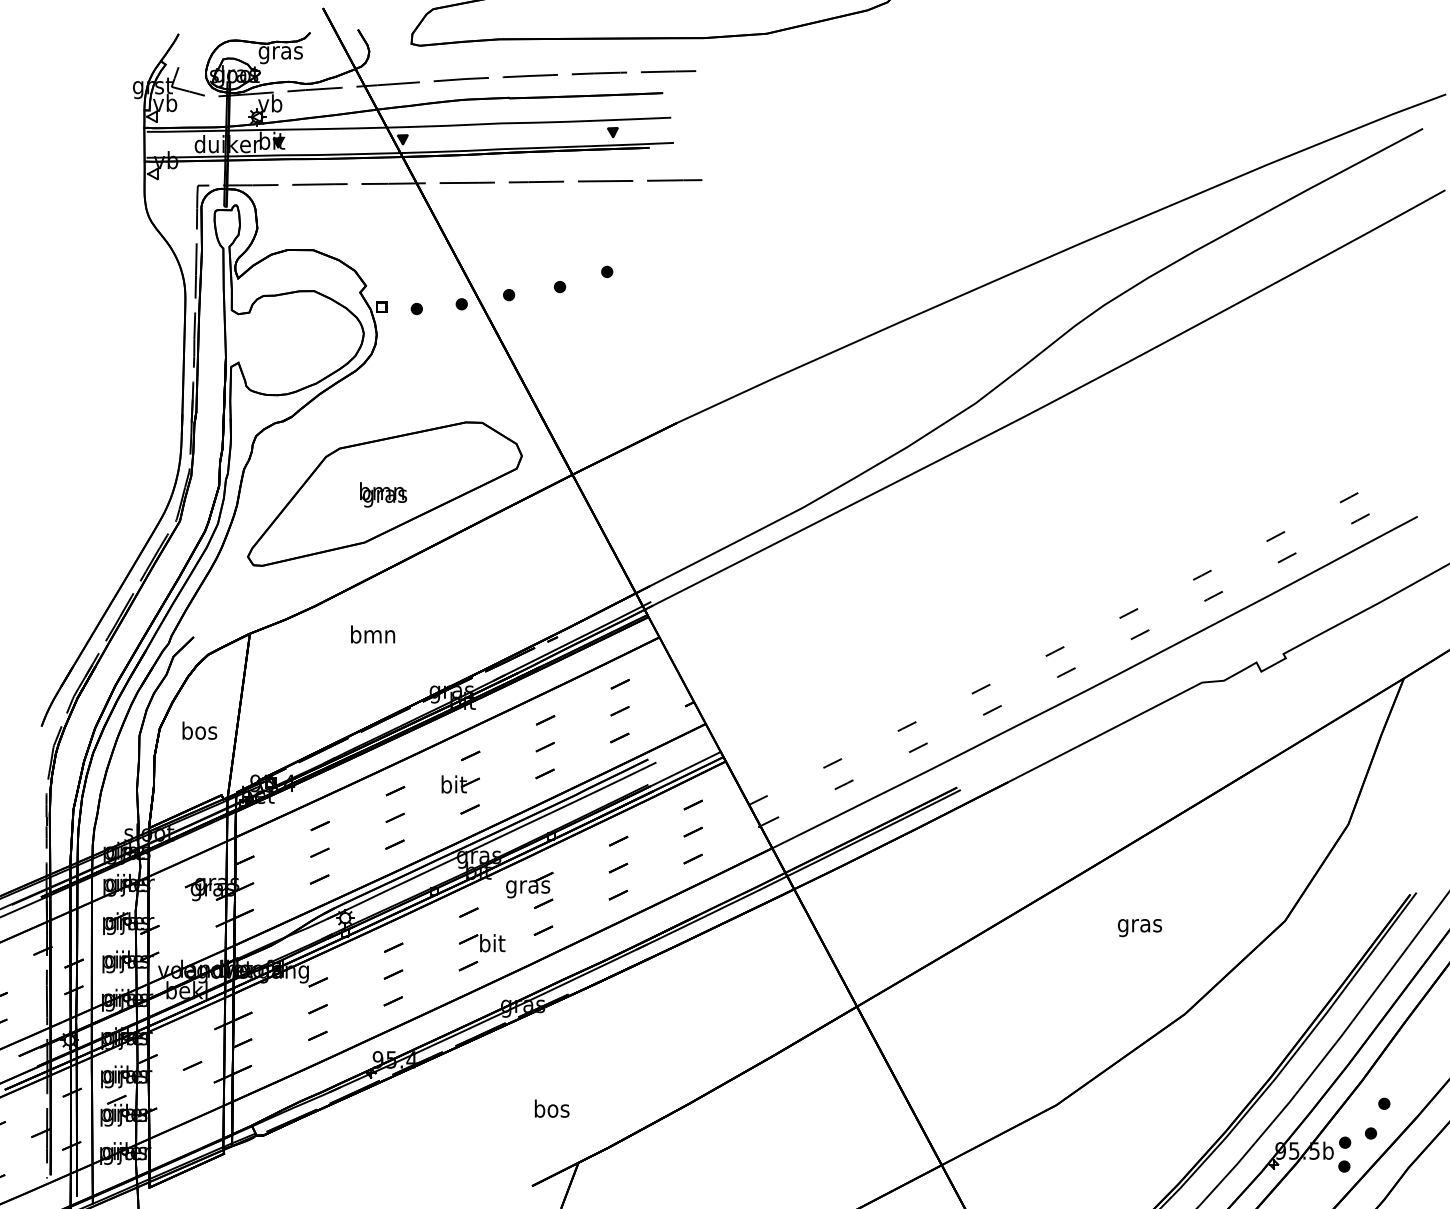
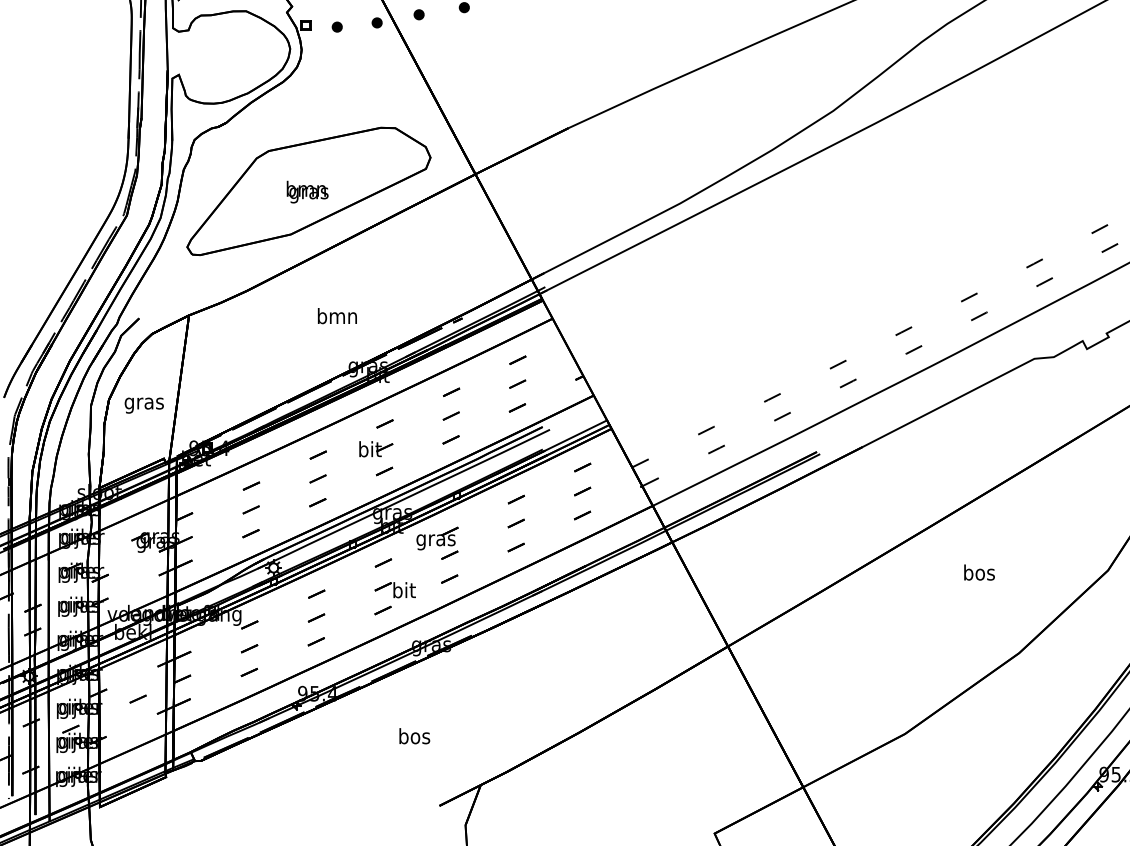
text: (373, 634) -> (337, 316), moved
text: (199, 732) -> (144, 403), bos -> gras
text: (1139, 925) -> (978, 574), gras -> bos
text: (552, 1108) -> (415, 736), moved

